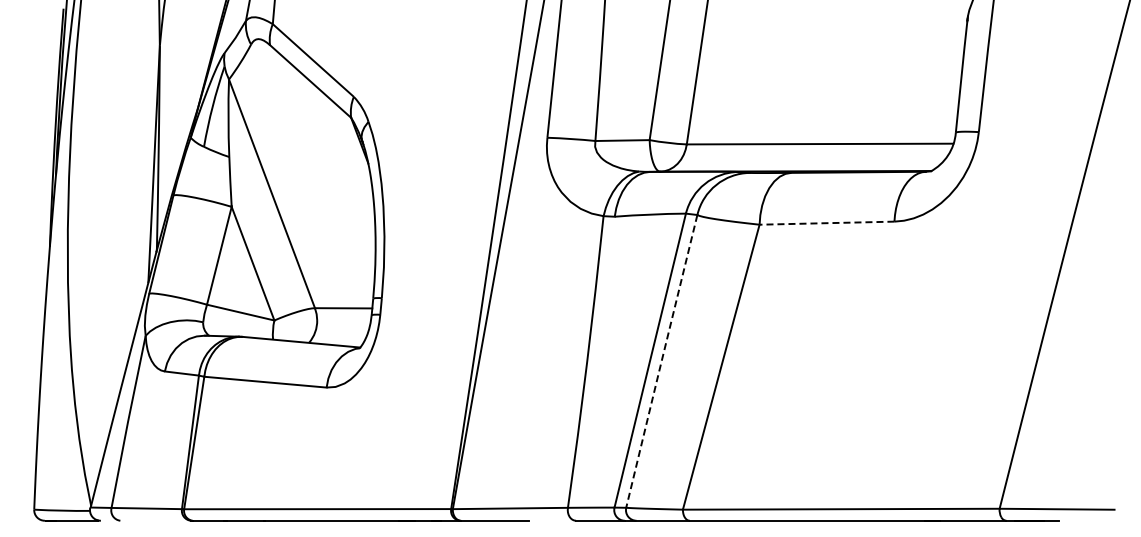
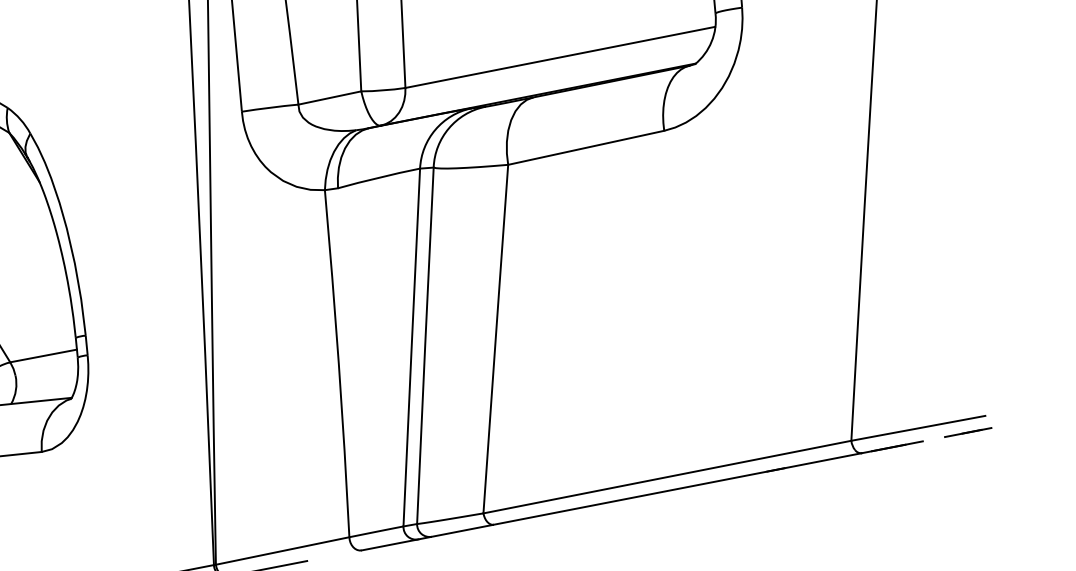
line: (826, 223) -> (585, 148), dashed -> solid
line: (661, 361) -> (425, 346), dashed -> solid
line: (1097, 520) -> (967, 432), added

